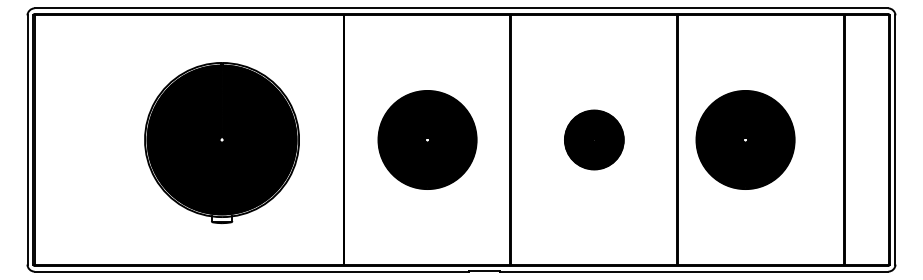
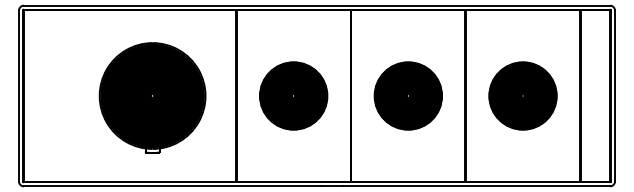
part: (593, 139) -> (407, 95), size x1.67
part: (744, 139) -> (522, 95), moved

